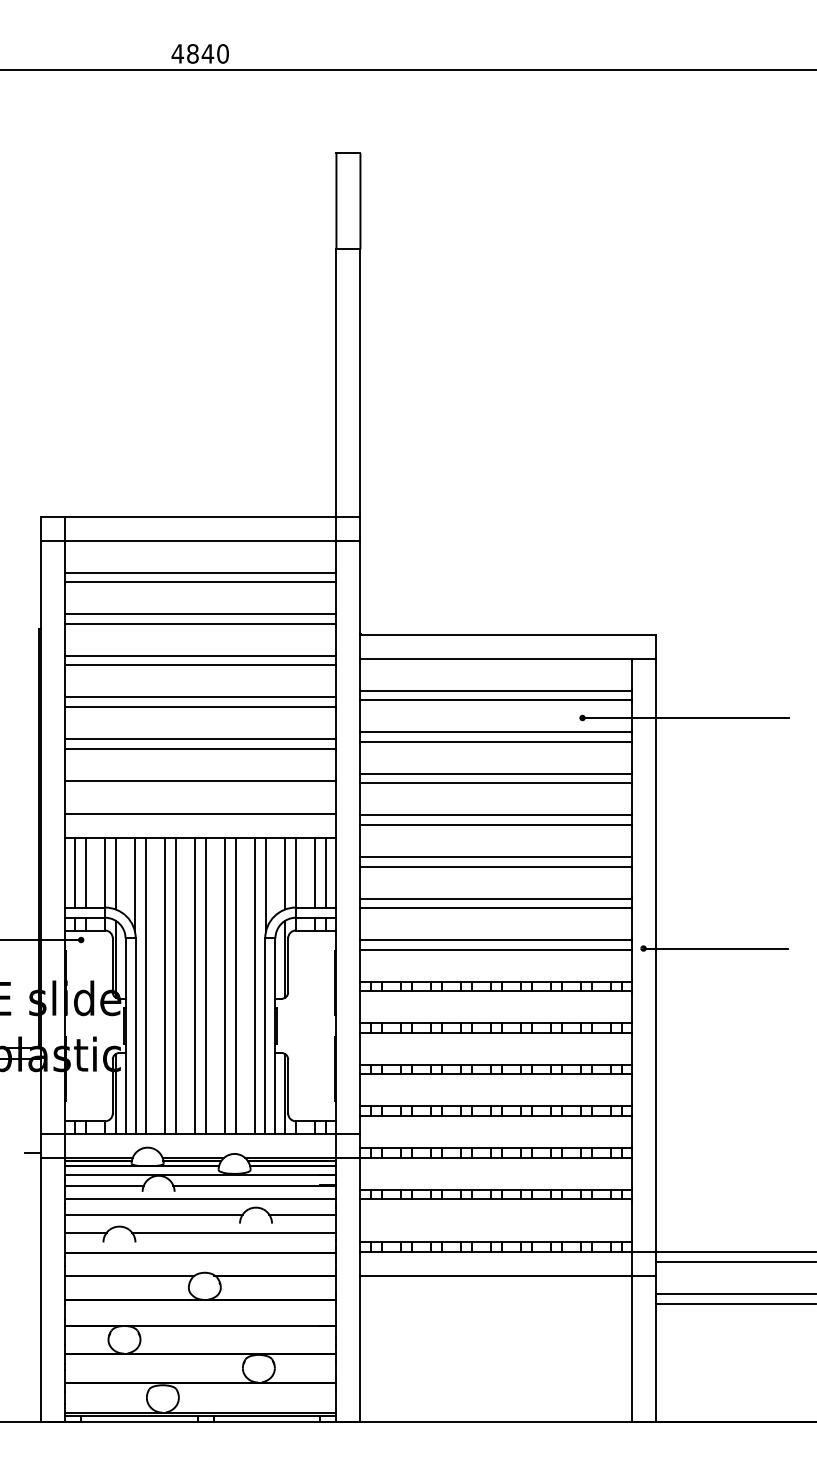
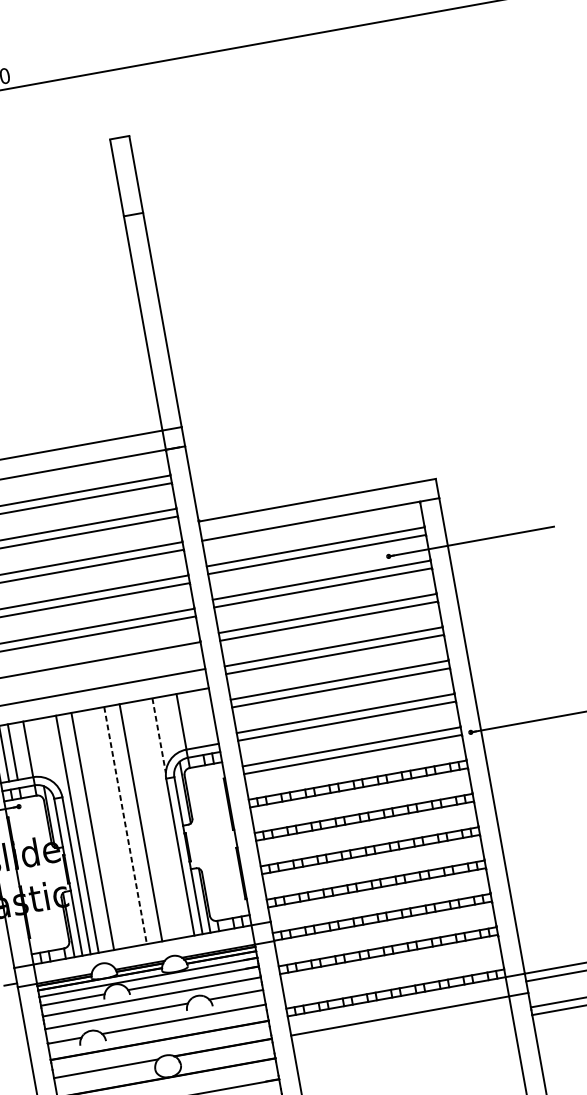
line: (315, 872) -> (196, 718), removed
line: (326, 872) -> (205, 717), removed
line: (115, 873) -> (36, 748), removed
line: (285, 873) -> (173, 723), removed
line: (134, 884) -> (53, 754), removed
line: (266, 884) -> (159, 735), solid -> dashed
line: (175, 986) -> (101, 830), removed
line: (195, 986) -> (117, 827), removed
line: (205, 986) -> (125, 825), solid -> dashed
line: (236, 986) -> (150, 821), removed
line: (255, 986) -> (165, 818), removed

